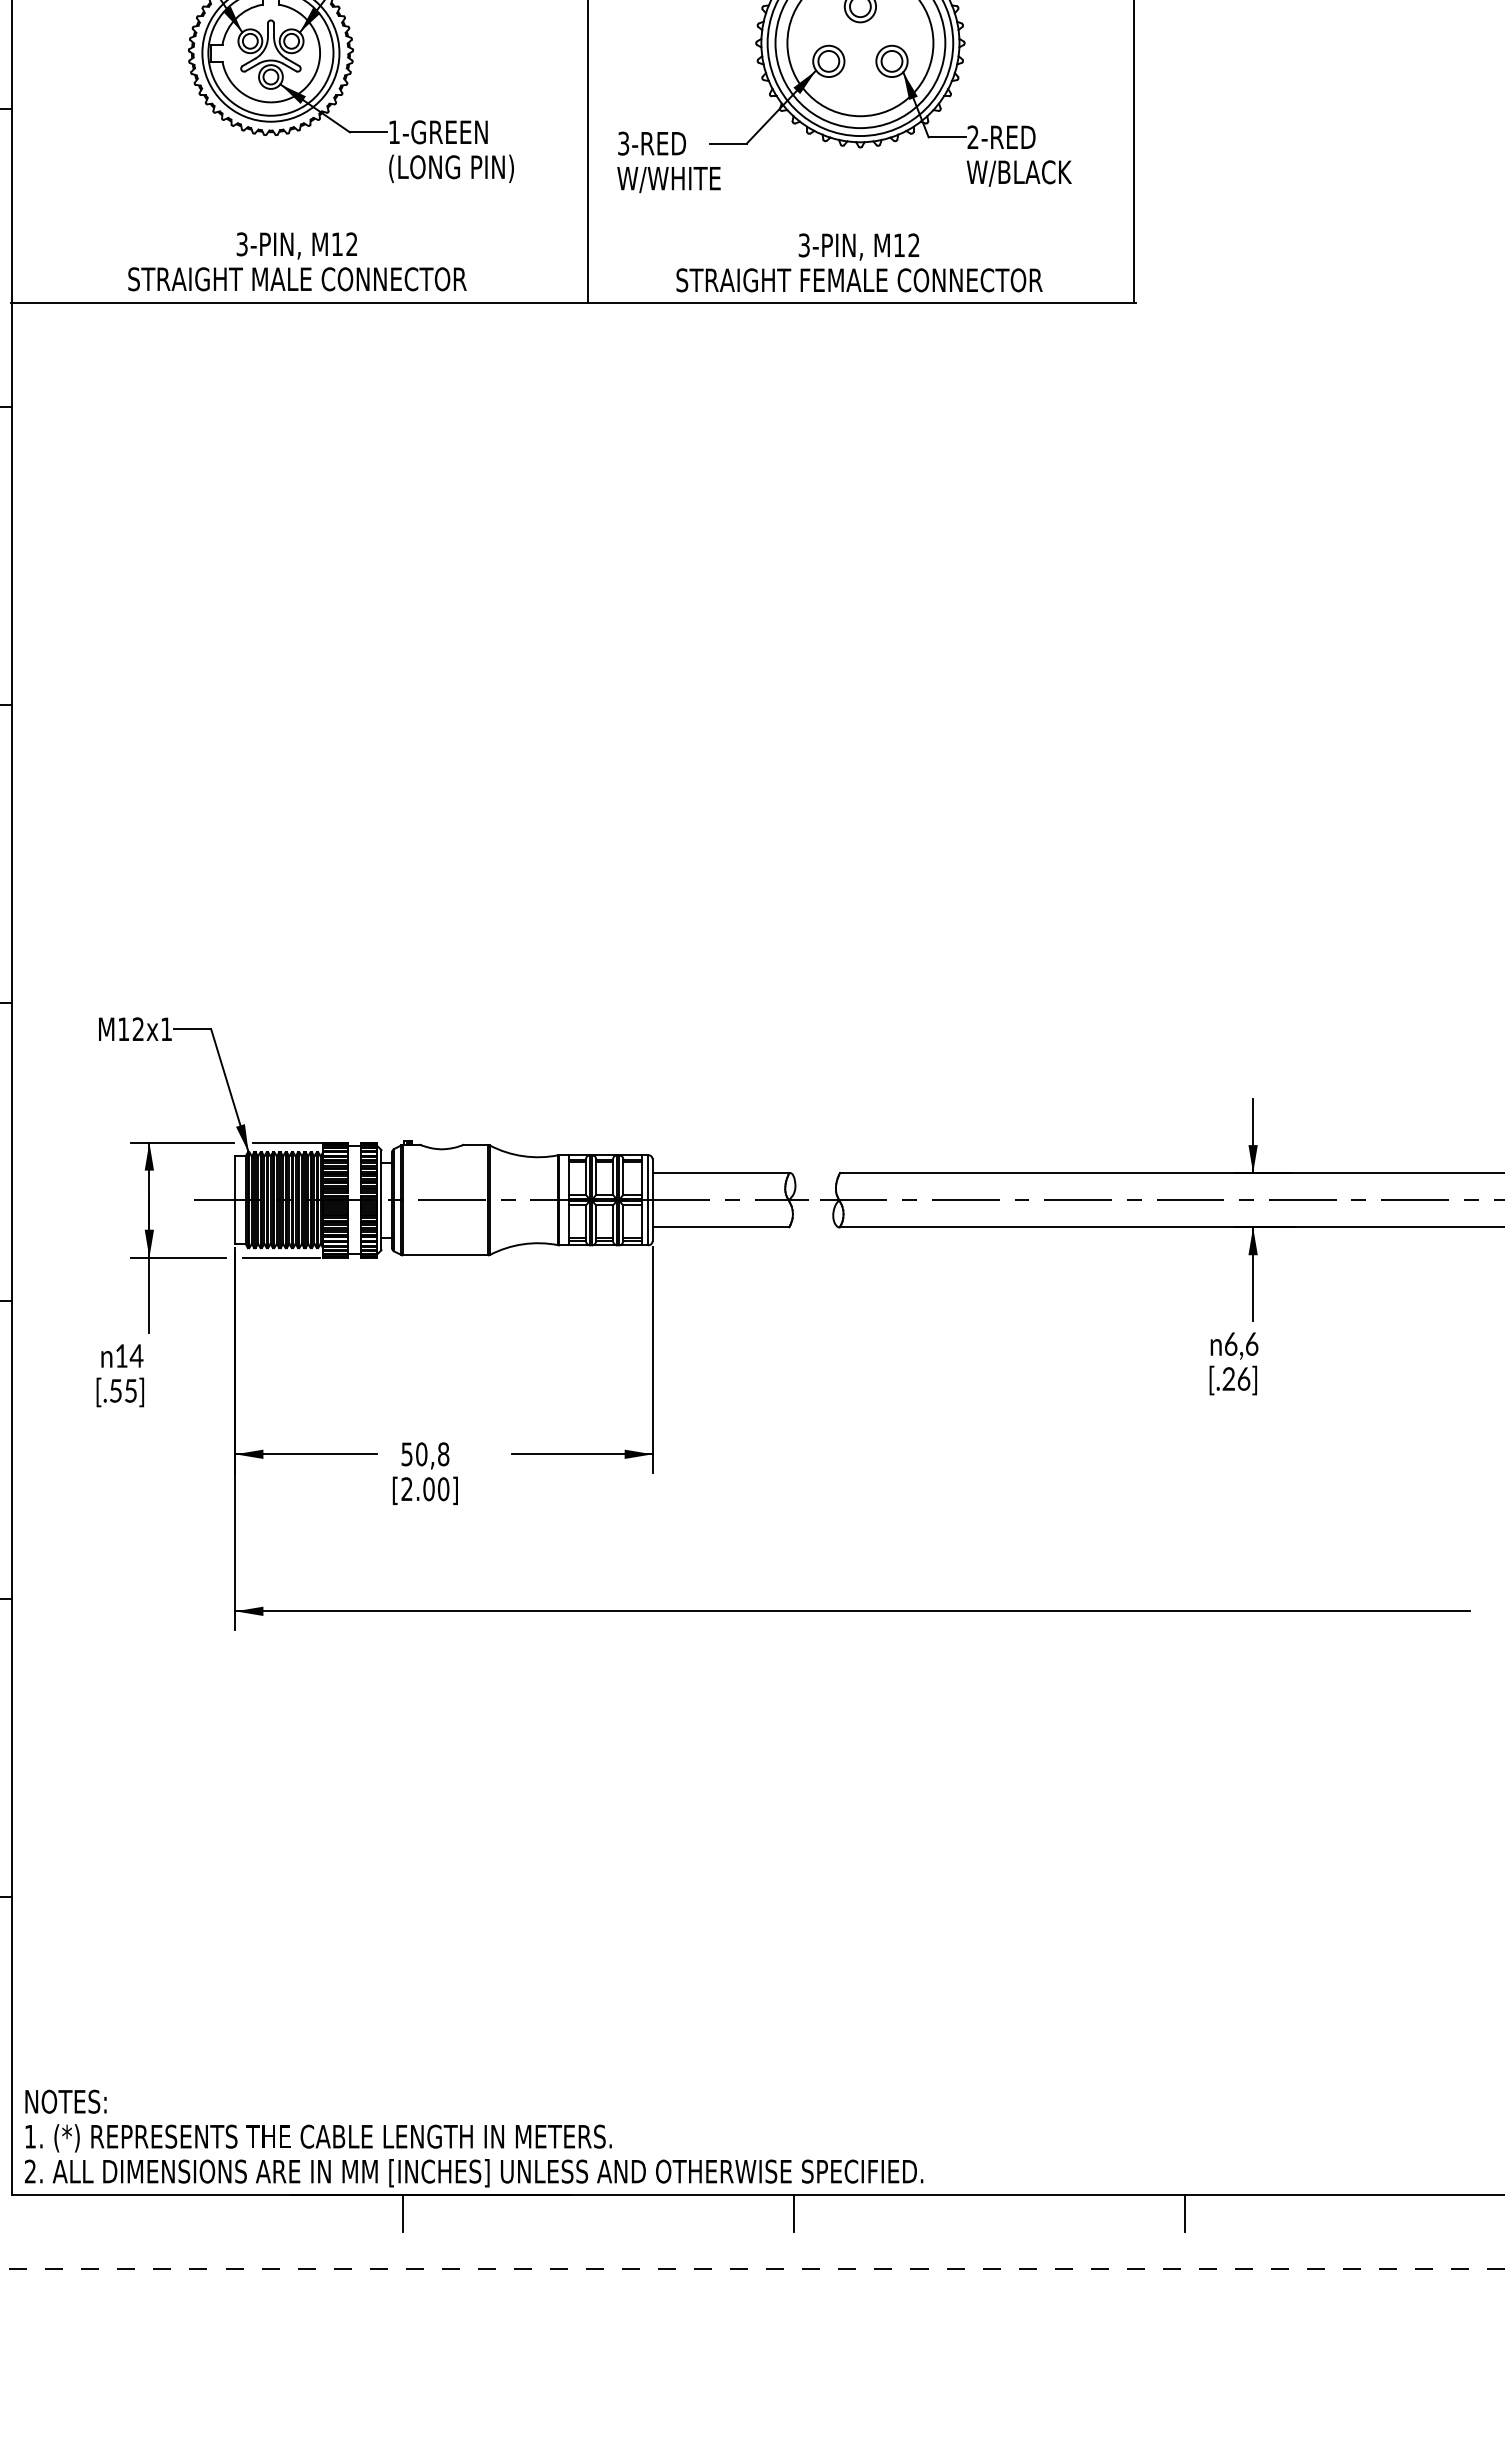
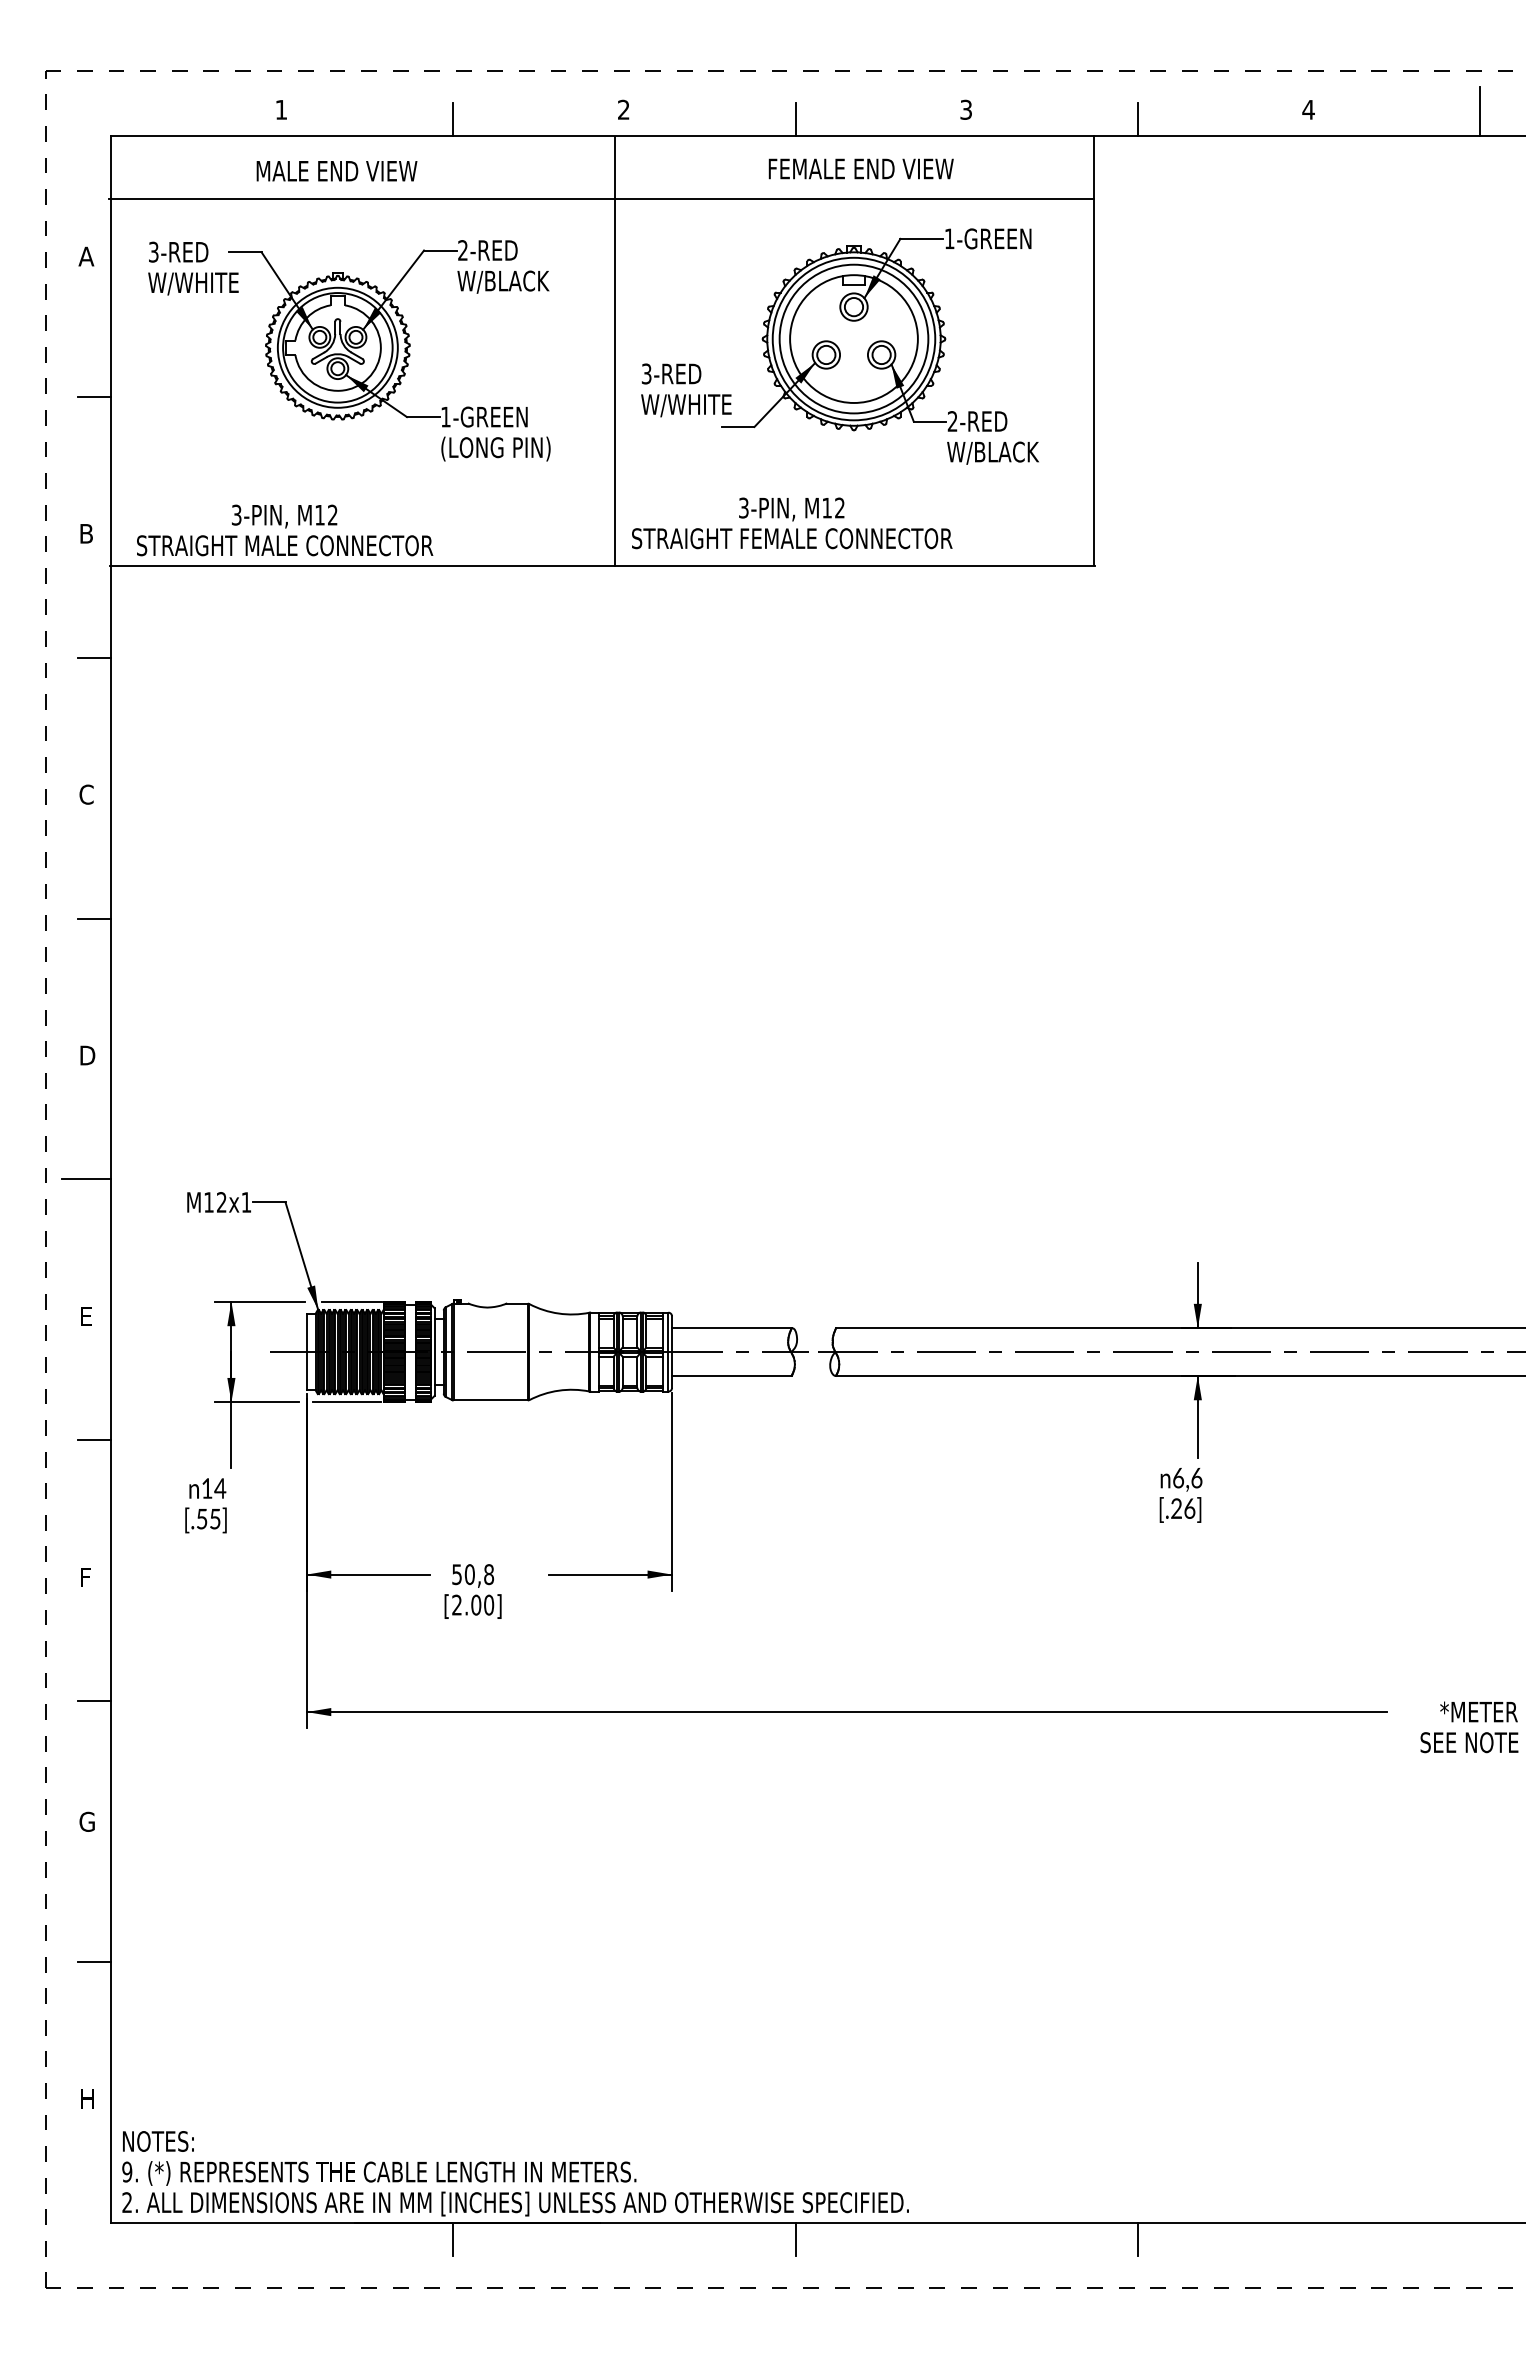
text: (669, 162) -> (686, 390), moved
text: (297, 261) -> (285, 530), moved
text: (859, 263) -> (792, 523), moved
text: (30, 2136) -> (127, 2171), 1. -> 9.

